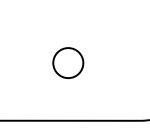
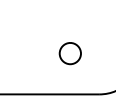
part: (67, 62) -> (69, 53), moved

